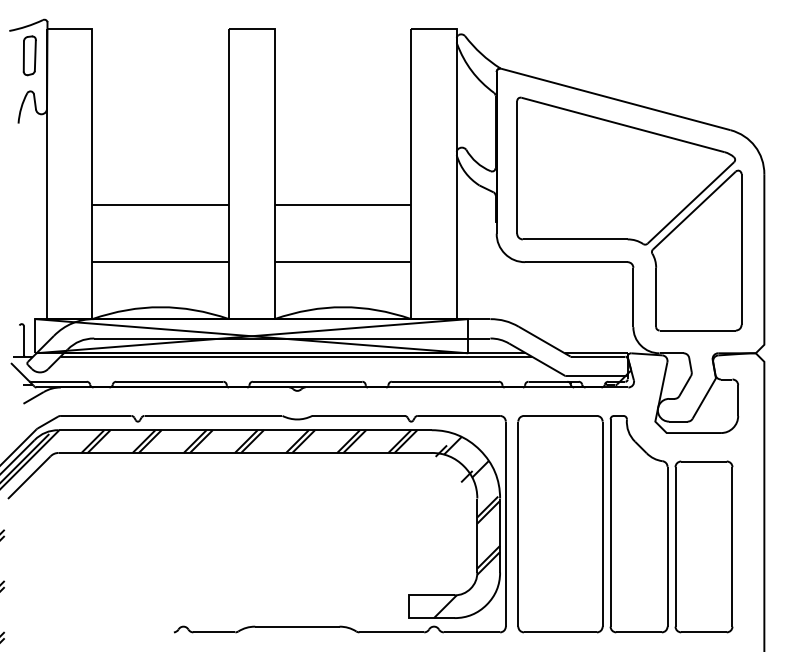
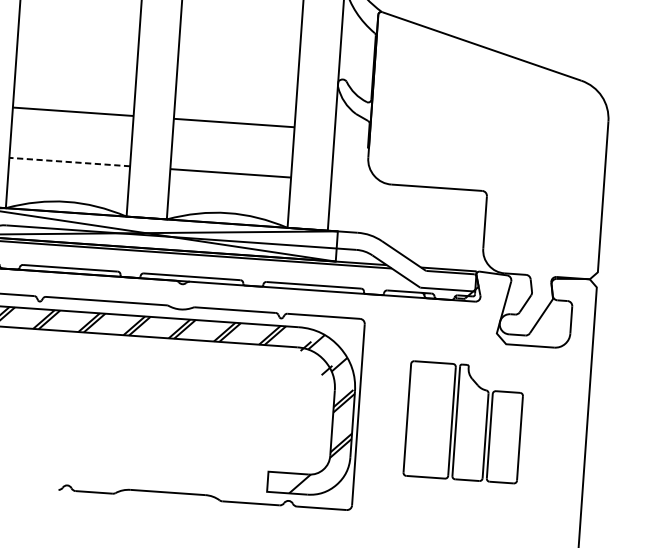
part: (629, 213) -> (486, 148), removed
line: (160, 262) -> (69, 162), solid -> dashed
part: (625, 524) -> (464, 422), size x0.6

